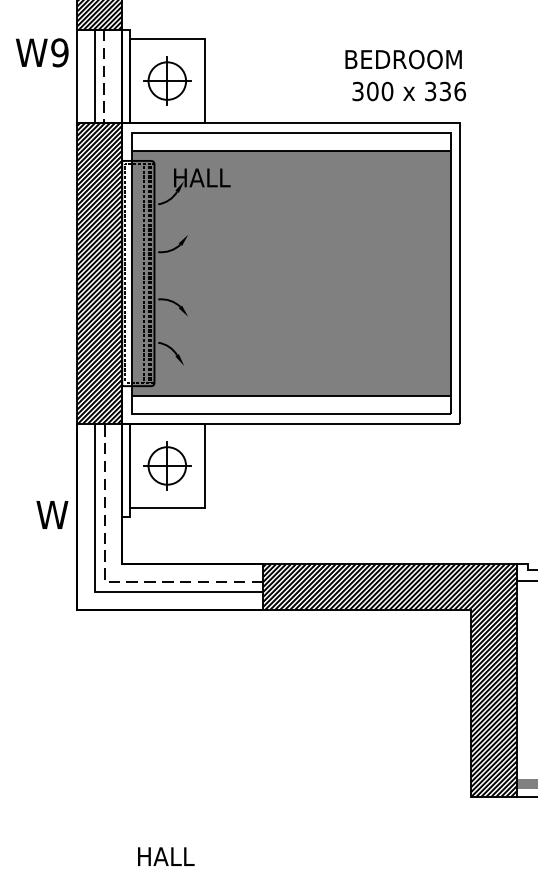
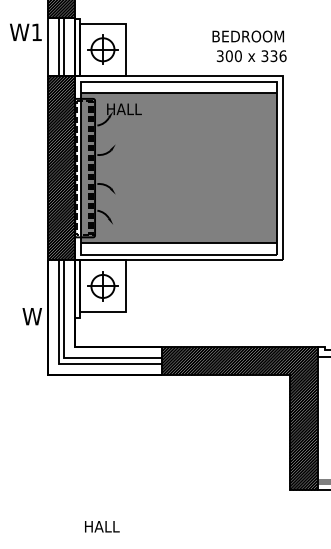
text: (59, 52) -> (36, 32), W9 -> W1
line: (104, 77) -> (64, 47), dashed -> solid
line: (104, 583) -> (64, 358), dashed -> solid

